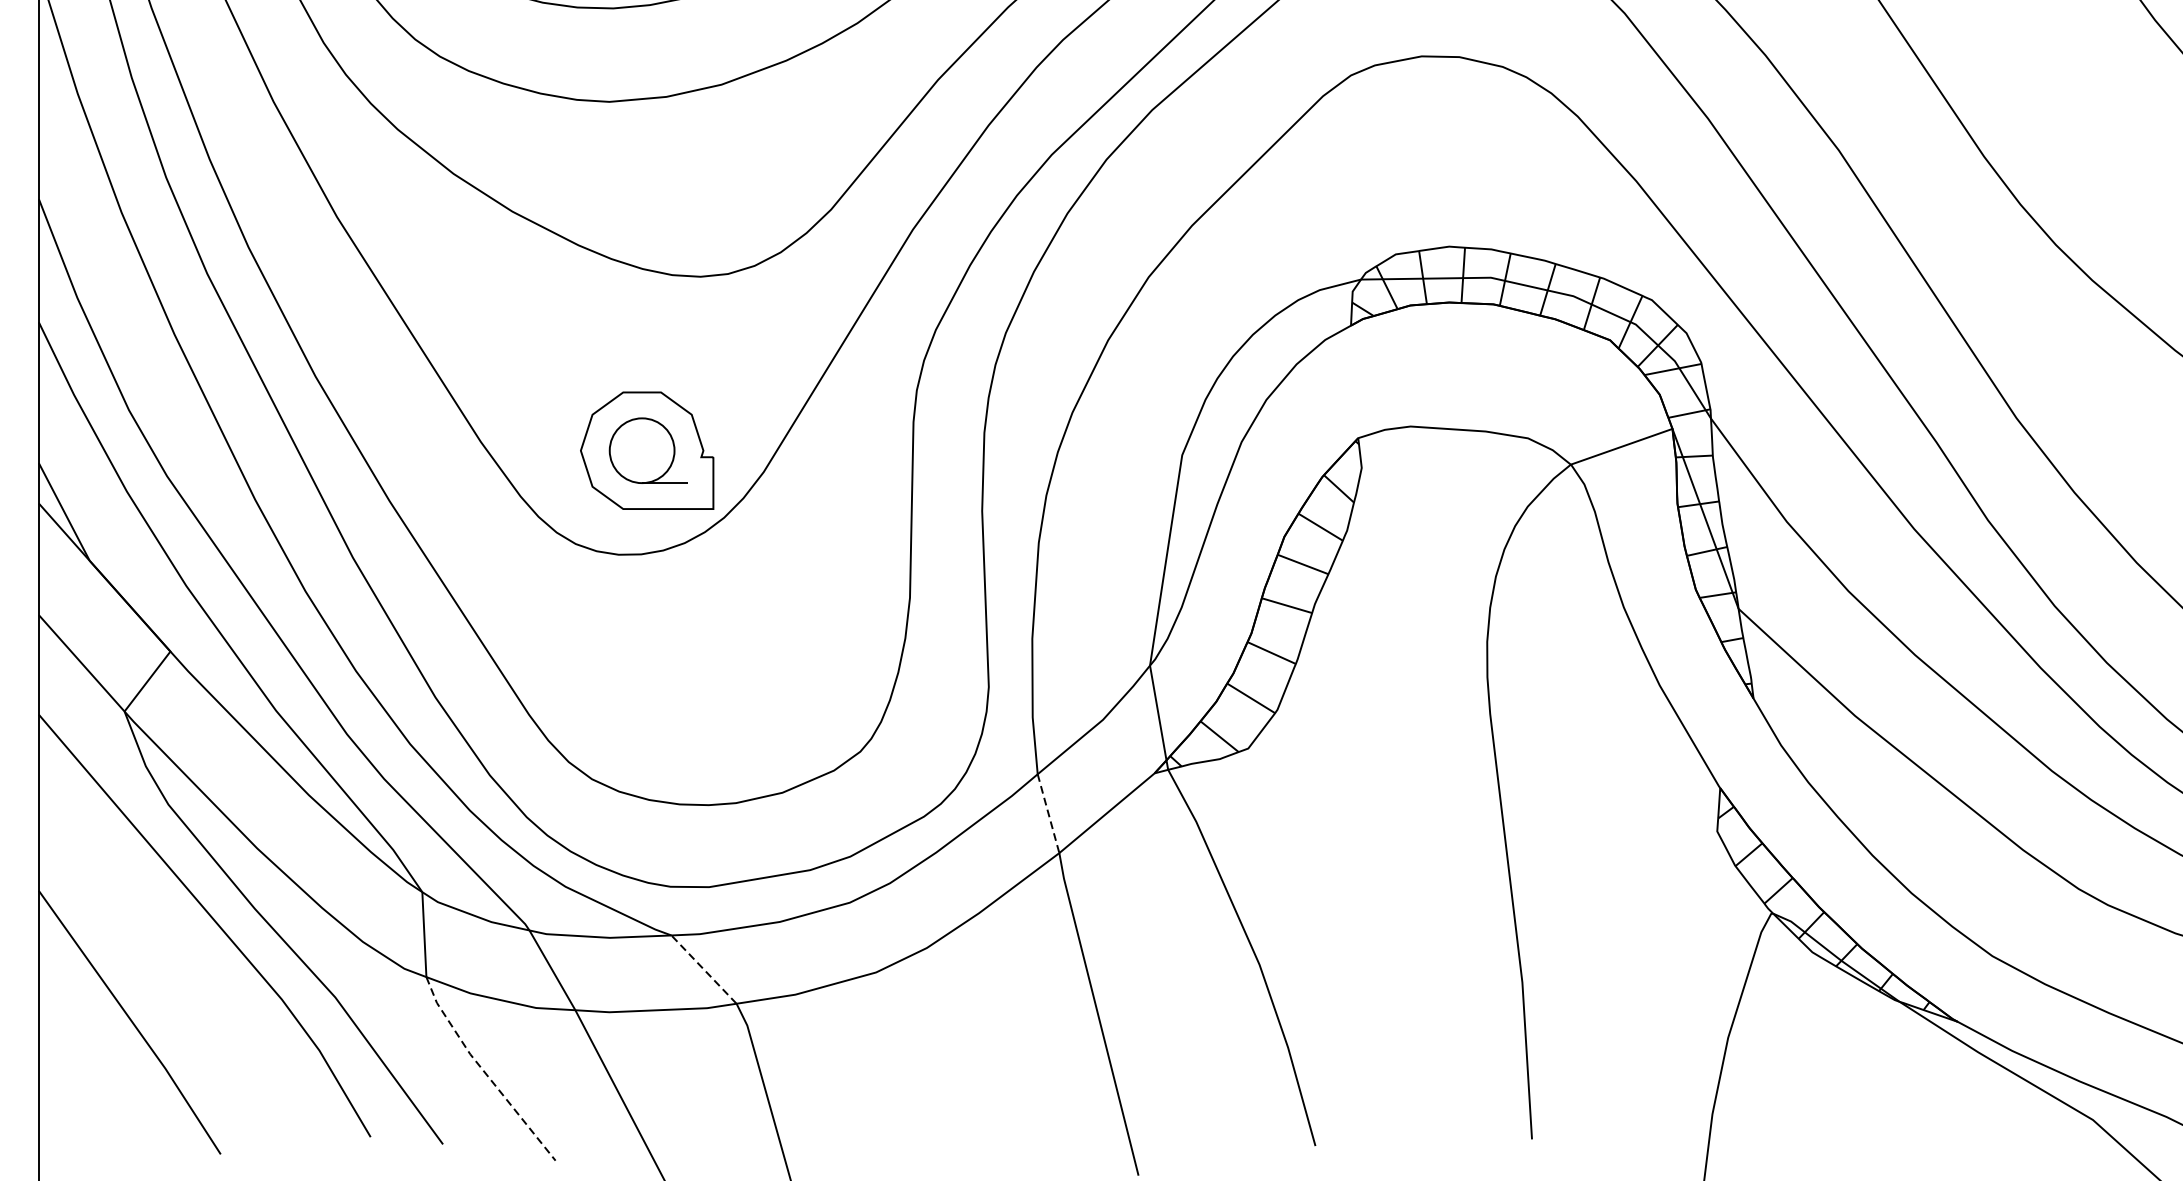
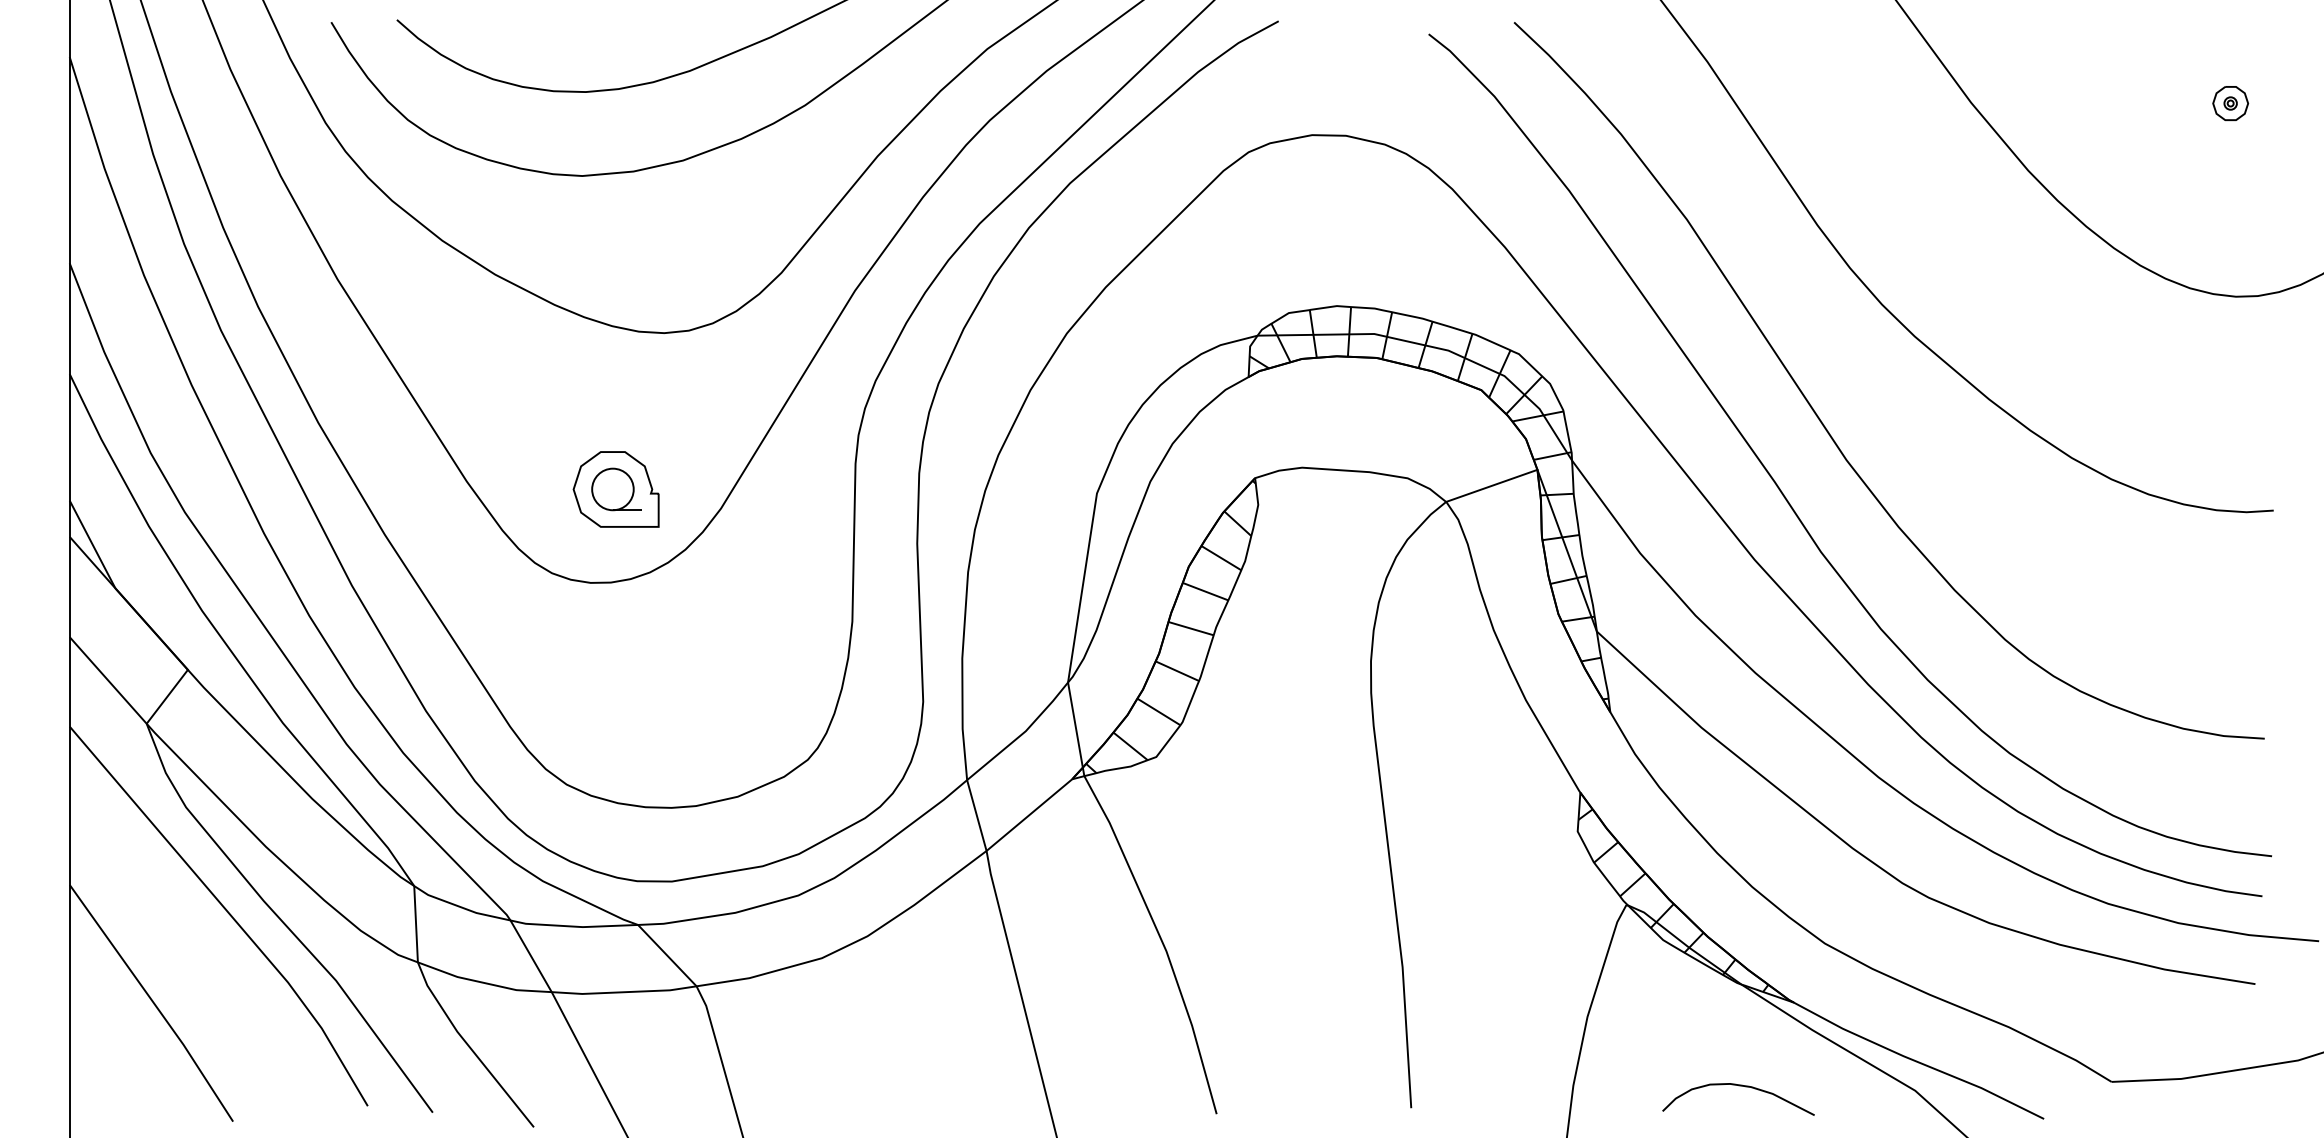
part: (646, 450) -> (615, 489), size x0.71
line: (1048, 813) -> (976, 815), dashed -> solid
line: (703, 969) -> (666, 955), dashed -> solid
line: (483, 1071) -> (469, 1047), dashed -> solid
curve: (1896, 1115) -> (1738, 1086), added

